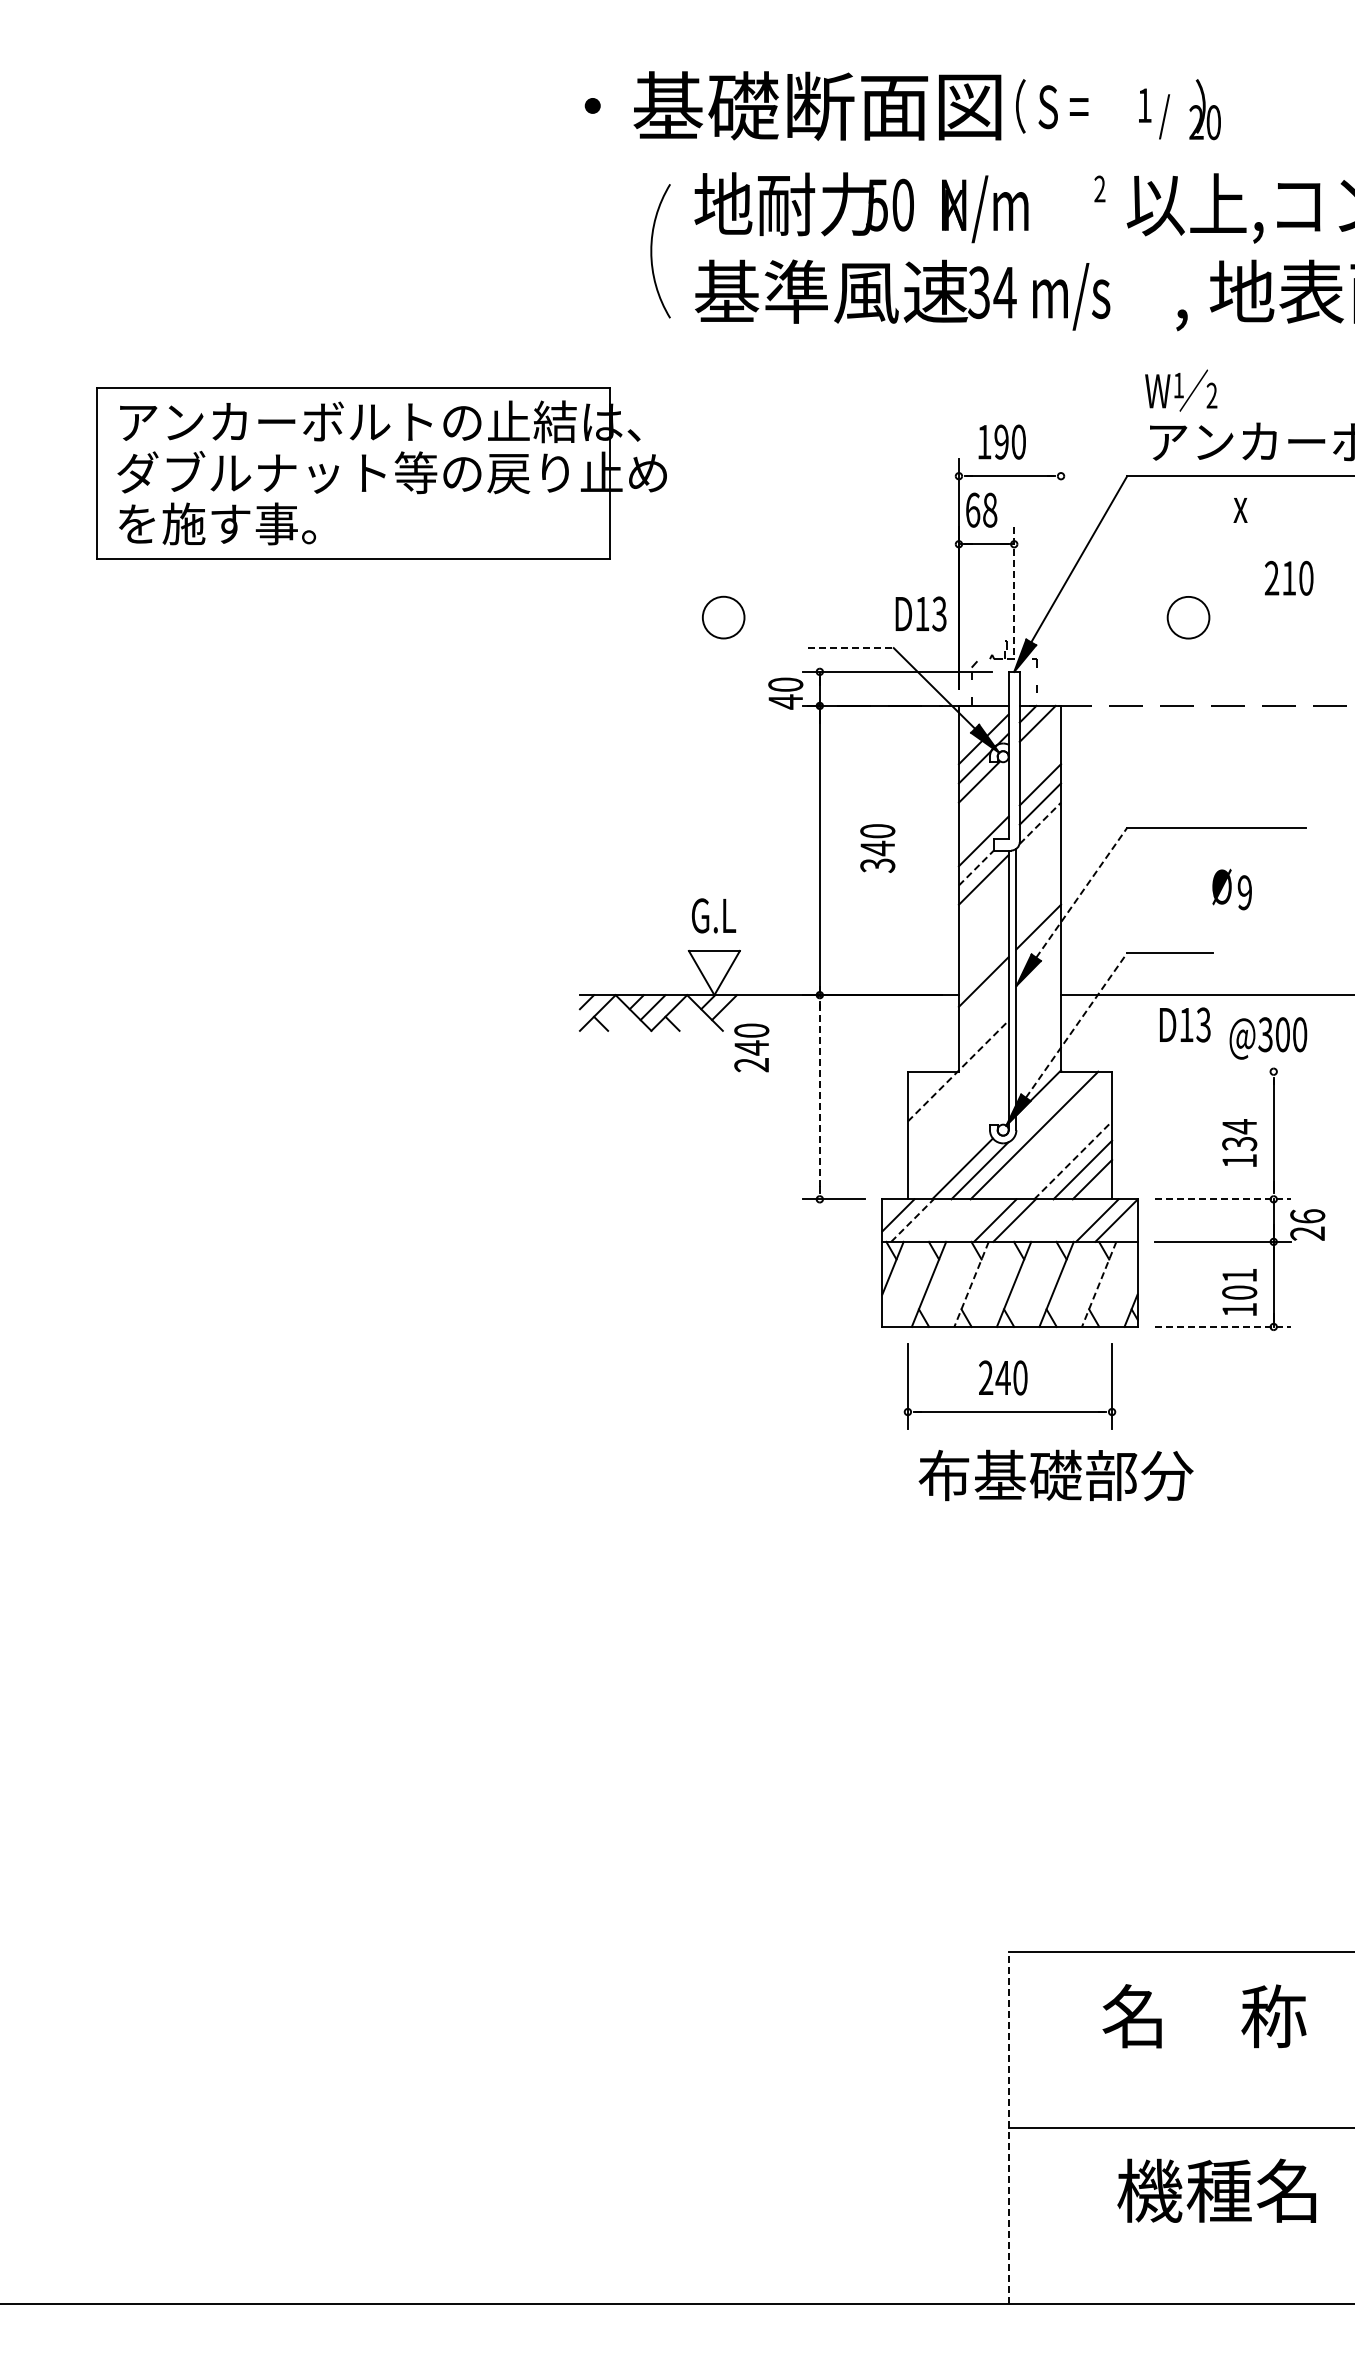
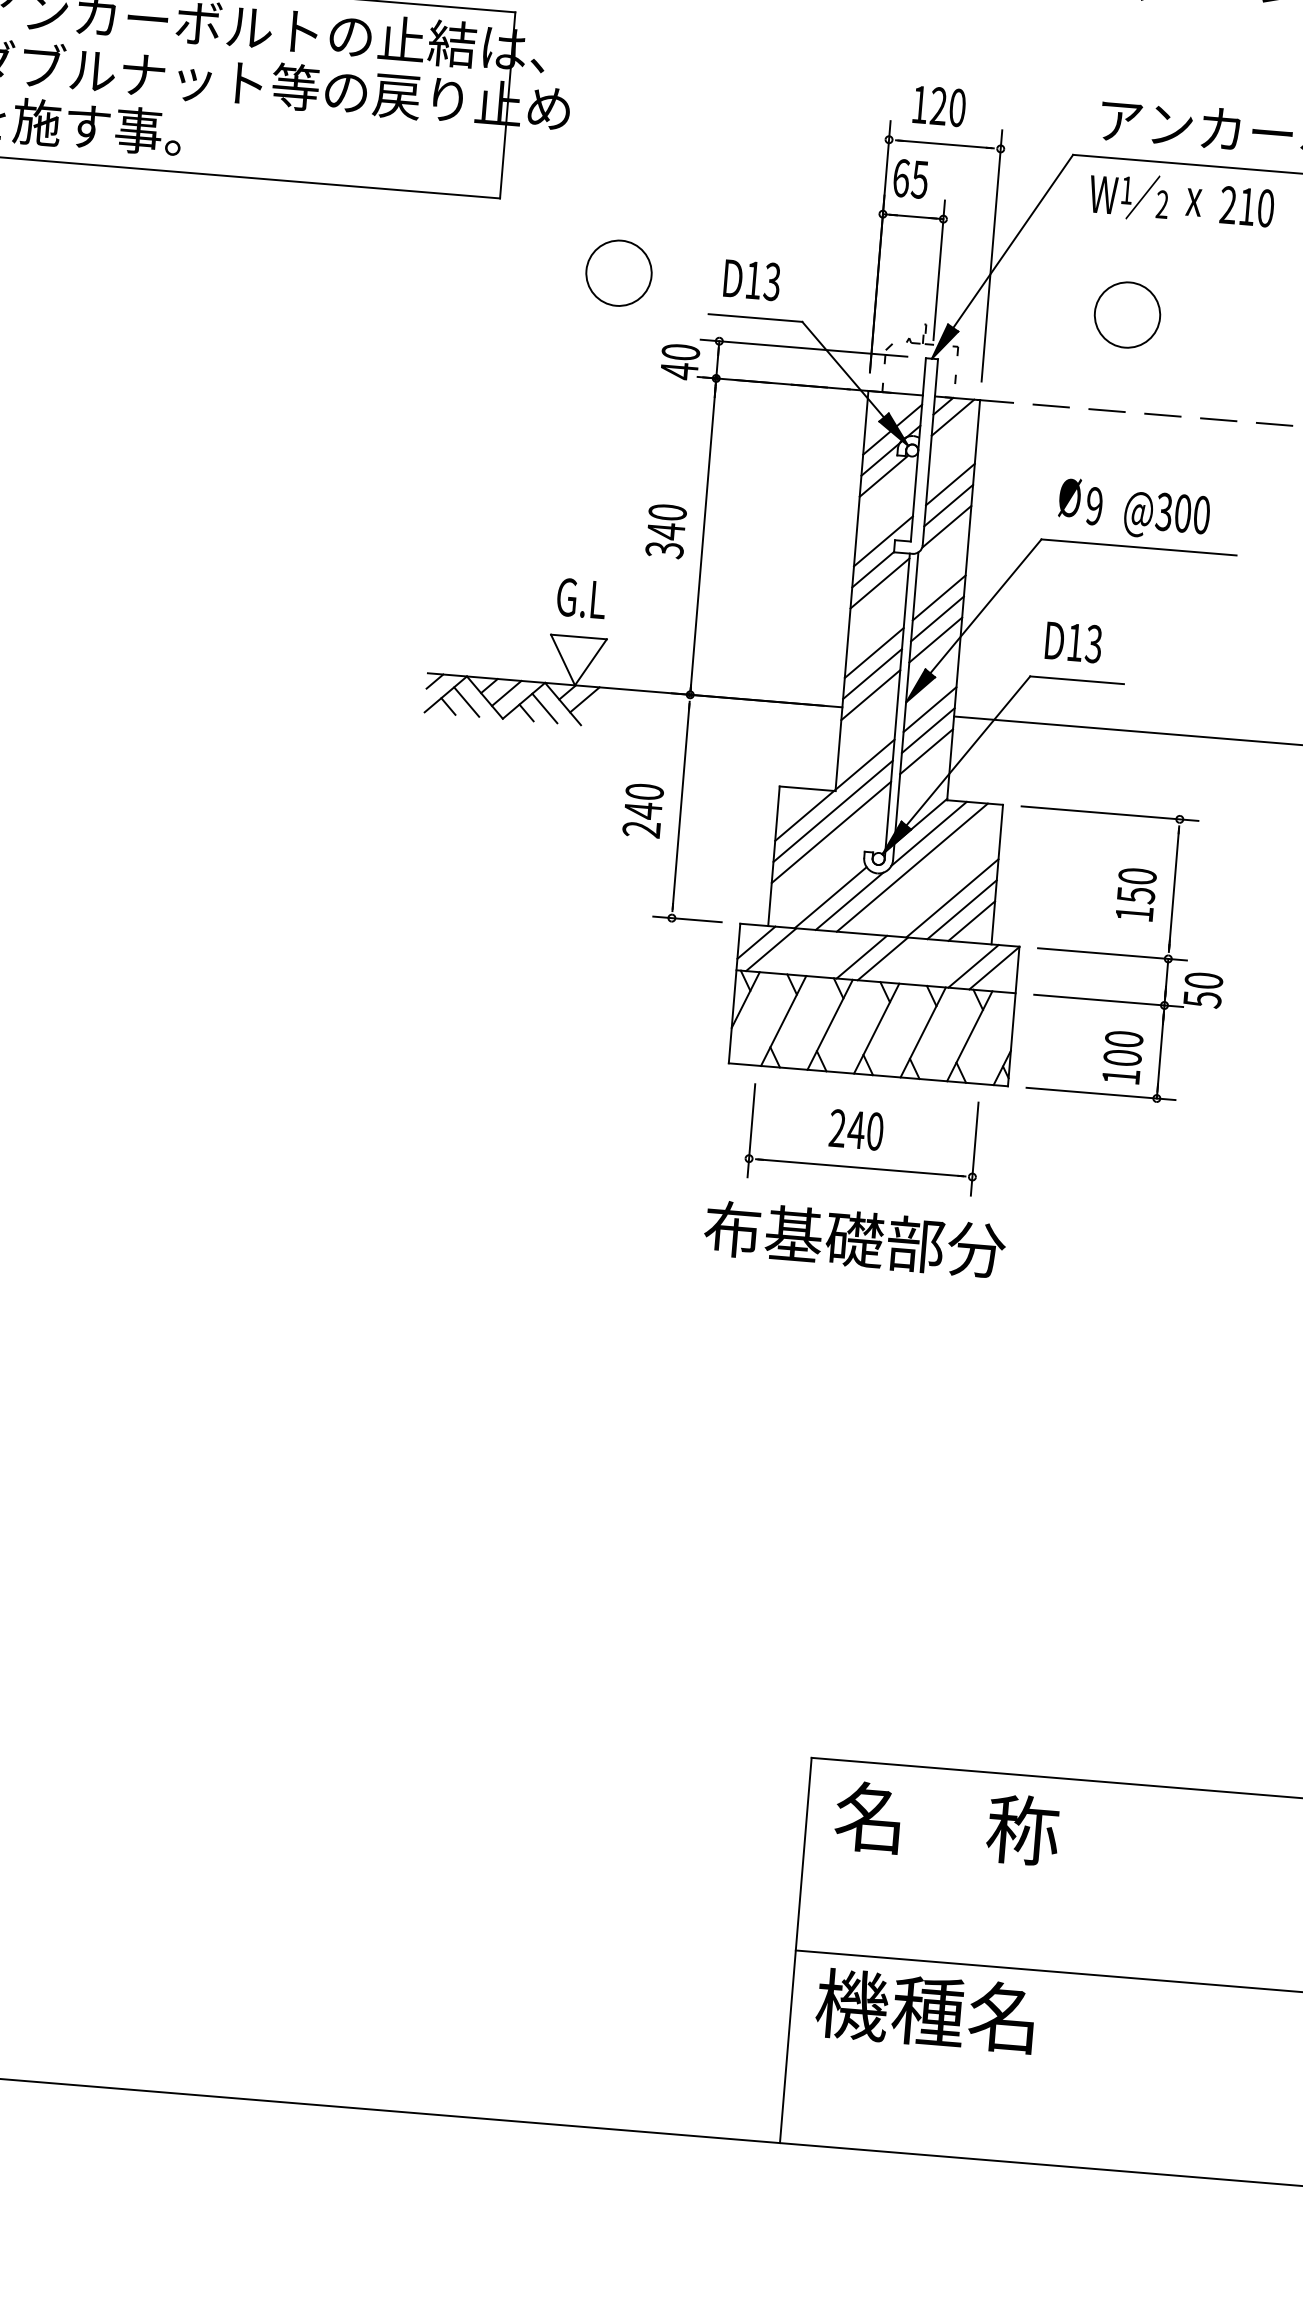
text: (1181, 390) -> (1129, 196), moved
text: (1001, 442) -> (938, 106), 190 -> 120
text: (989, 509) -> (919, 178), 68 -> 65
line: (1061, 573) -> (992, 255), added
text: (1289, 577) -> (1247, 205), moved
line: (1014, 591) -> (939, 270), dashed -> solid
text: (920, 613) -> (751, 279), moved
circle: (723, 617) -> (618, 273), size x1.43
circle: (1188, 617) -> (1127, 314), size x1.43
line: (850, 648) -> (754, 318), dashed -> solid
line: (1040, 822) -> (947, 525), dashed -> solid
text: (877, 848) -> (665, 531), moved
line: (976, 867) -> (873, 569), dashed -> solid
line: (1038, 888) -> (939, 597), added
text: (1231, 889) -> (1080, 501), moved
line: (1082, 892) -> (986, 606), dashed -> solid
line: (1038, 907) -> (937, 618), added
line: (983, 943) -> (873, 653), added
line: (983, 962) -> (872, 673), added
line: (1038, 990) -> (929, 709), added
line: (1038, 1009) -> (928, 730), added
line: (616, 1017) -> (465, 700), added
line: (688, 1017) -> (544, 707), added
text: (1185, 1024) -> (1074, 641), moved
line: (1076, 1025) -> (968, 751), dashed -> solid
line: (1038, 1028) -> (926, 750), added
text: (1268, 1038) -> (1167, 516), moved
text: (751, 1047) -> (642, 810), moved
line: (958, 1070) -> (835, 789), dashed -> solid
line: (1209, 1071) -> (1109, 813), added
line: (957, 1089) -> (832, 810), added
line: (819, 1097) -> (680, 806), dashed -> solid
line: (1047, 1103) -> (929, 833), added
line: (957, 1109) -> (830, 832), added
text: (1239, 1134) -> (1136, 884), 134 -> 150
line: (1073, 1160) -> (952, 898), dashed -> solid
line: (1223, 1199) -> (1113, 954), dashed -> solid
line: (912, 1220) -> (771, 949), dashed -> solid
text: (1307, 1225) -> (1202, 990), 26 -> 50
text: (1239, 1275) -> (1124, 1039), 101 -> 100
line: (971, 1284) -> (830, 1024), dashed -> solid
line: (1099, 1284) -> (970, 1036), dashed -> solid
line: (1223, 1326) -> (1101, 1093), dashed -> solid
text: (1055, 1475) -> (854, 1239), moved
text: (1204, 2016) -> (947, 1824), moved
line: (1009, 2127) -> (795, 1950), dashed -> solid
text: (1216, 2190) -> (925, 2010), moved

